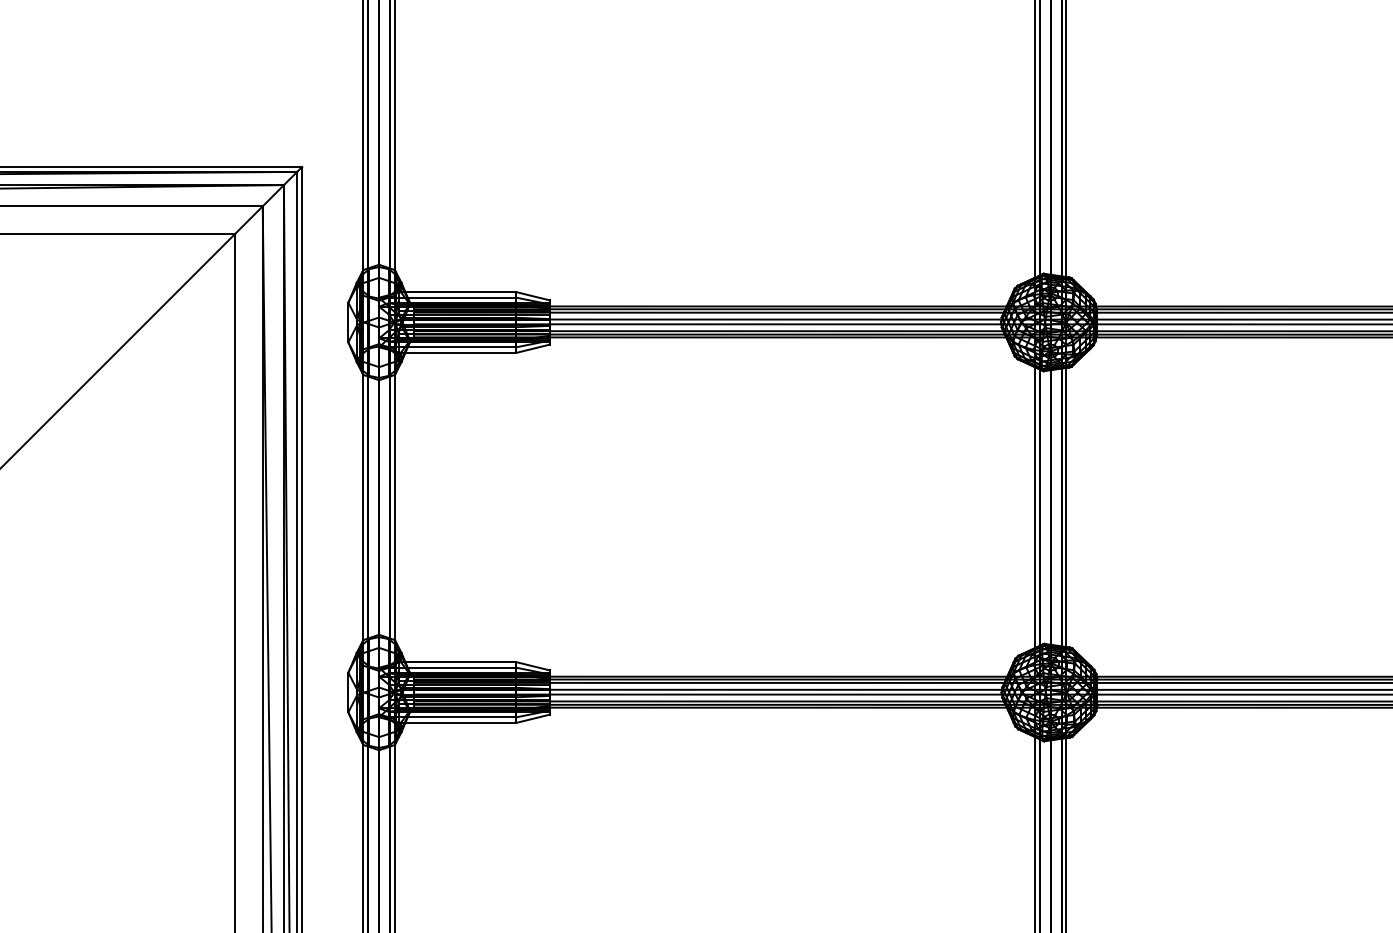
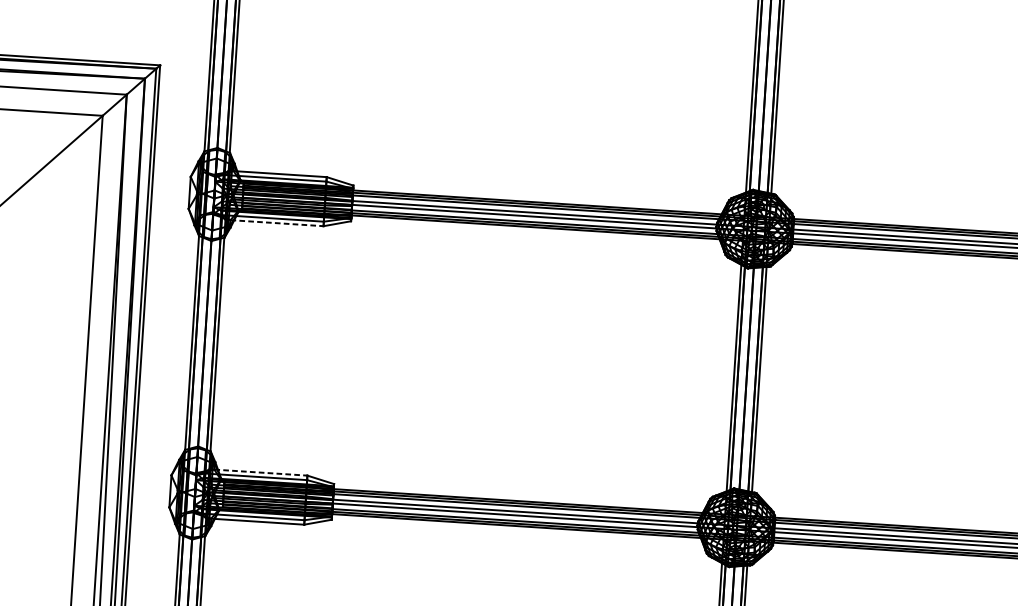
line: (458, 352) -> (277, 222), solid -> dashed
line: (458, 662) -> (260, 472), solid -> dashed

